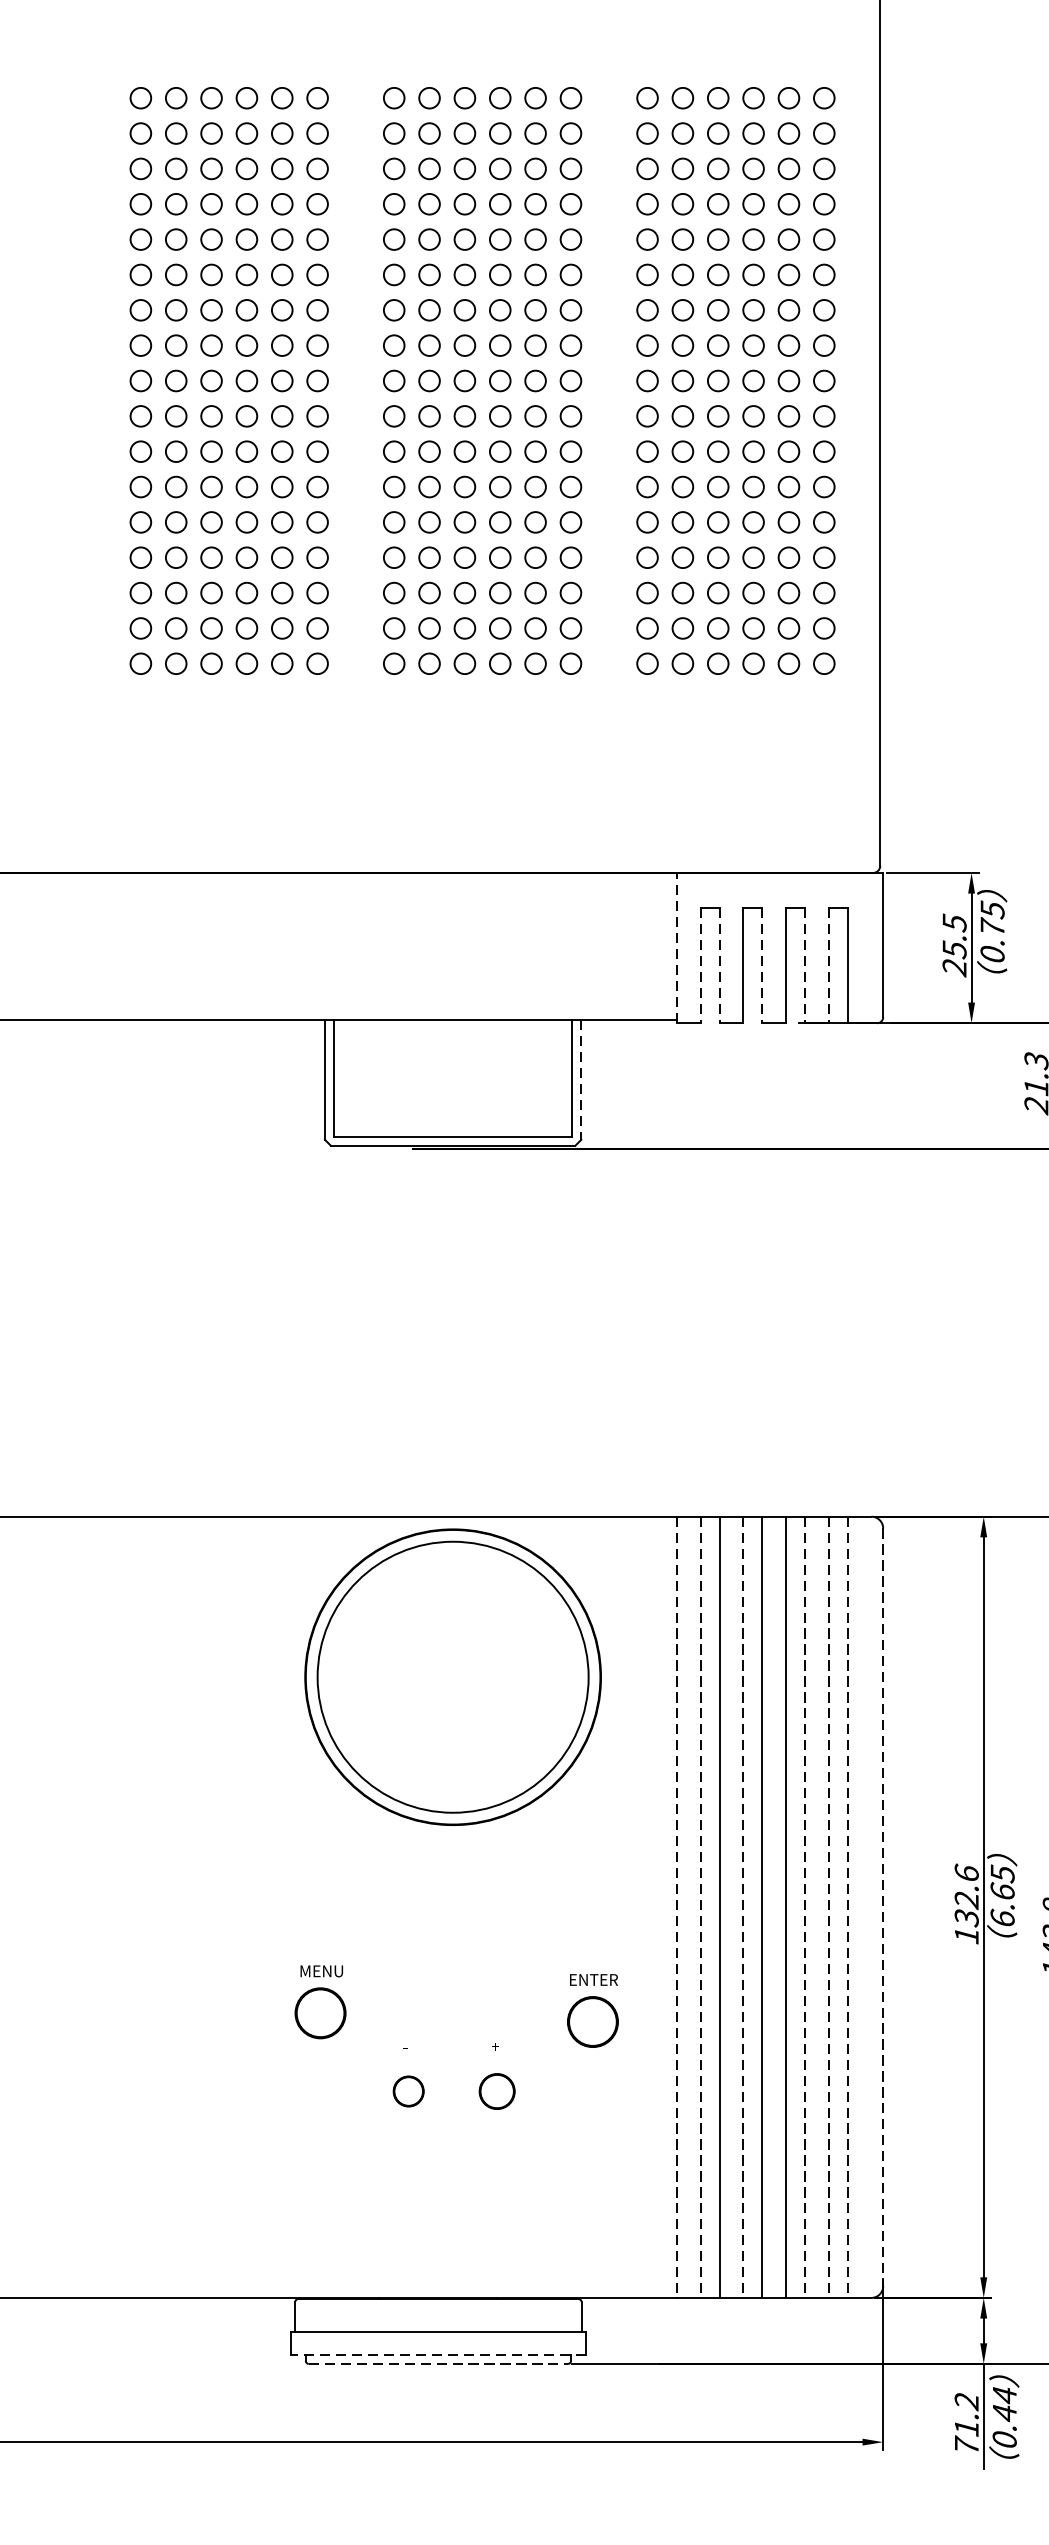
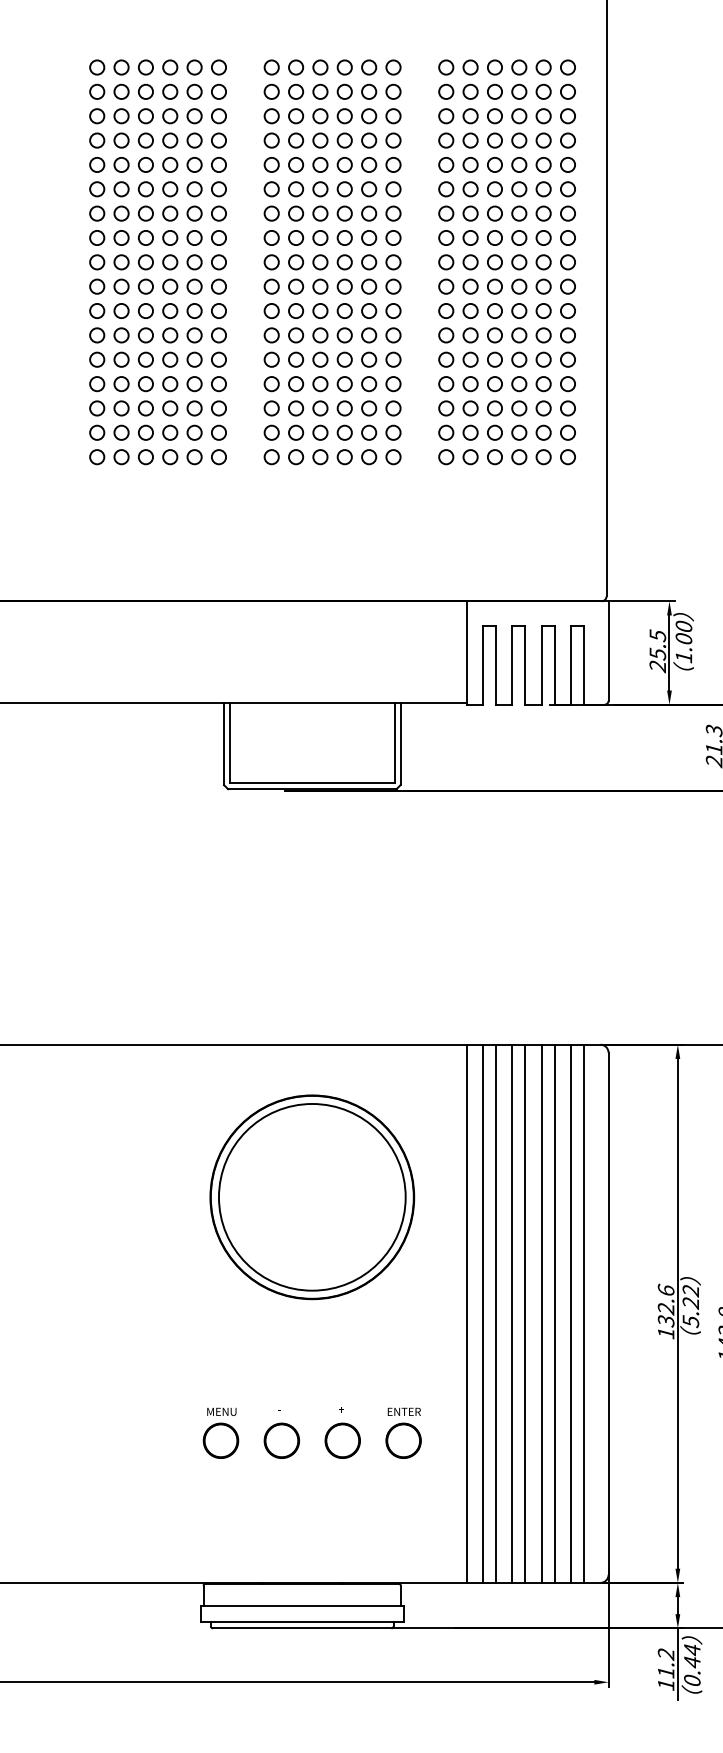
text: (991, 931) -> (683, 641), 0.75 -> 1.00
line: (676, 948) -> (466, 653), dashed -> solid
line: (700, 966) -> (482, 665), dashed -> solid
line: (719, 966) -> (495, 665), dashed -> solid
line: (762, 966) -> (525, 665), dashed -> solid
line: (804, 966) -> (554, 665), dashed -> solid
line: (829, 966) -> (571, 665), dashed -> solid
line: (581, 1080) -> (400, 744), dashed -> solid
part: (453, 1677) -> (312, 1197), moved
text: (1002, 1896) -> (690, 1306), 6.65 -> 5.22
line: (883, 1906) -> (608, 1313), dashed -> solid
line: (676, 1908) -> (466, 1314), dashed -> solid
line: (700, 1908) -> (482, 1314), dashed -> solid
line: (743, 1908) -> (512, 1314), dashed -> solid
line: (804, 1908) -> (554, 1314), dashed -> solid
line: (829, 1908) -> (571, 1314), dashed -> solid
line: (848, 1908) -> (584, 1314), dashed -> solid
part: (319, 2001) -> (220, 1432), moved
part: (592, 2009) -> (403, 1432), moved
circle: (408, 2091) -> (281, 1440), size x1.67
circle: (496, 2091) -> (342, 1440), size x1.43
line: (437, 2355) -> (301, 1622), dashed -> solid
line: (438, 2364) -> (302, 1628), dashed -> solid
text: (967, 2443) -> (666, 1683), 71.2 -> 11.2

